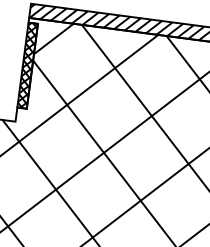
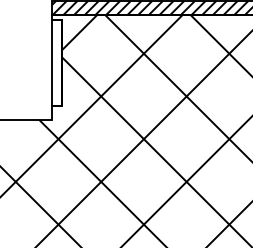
hatch: (27, 65) -> (56, 62), removed

